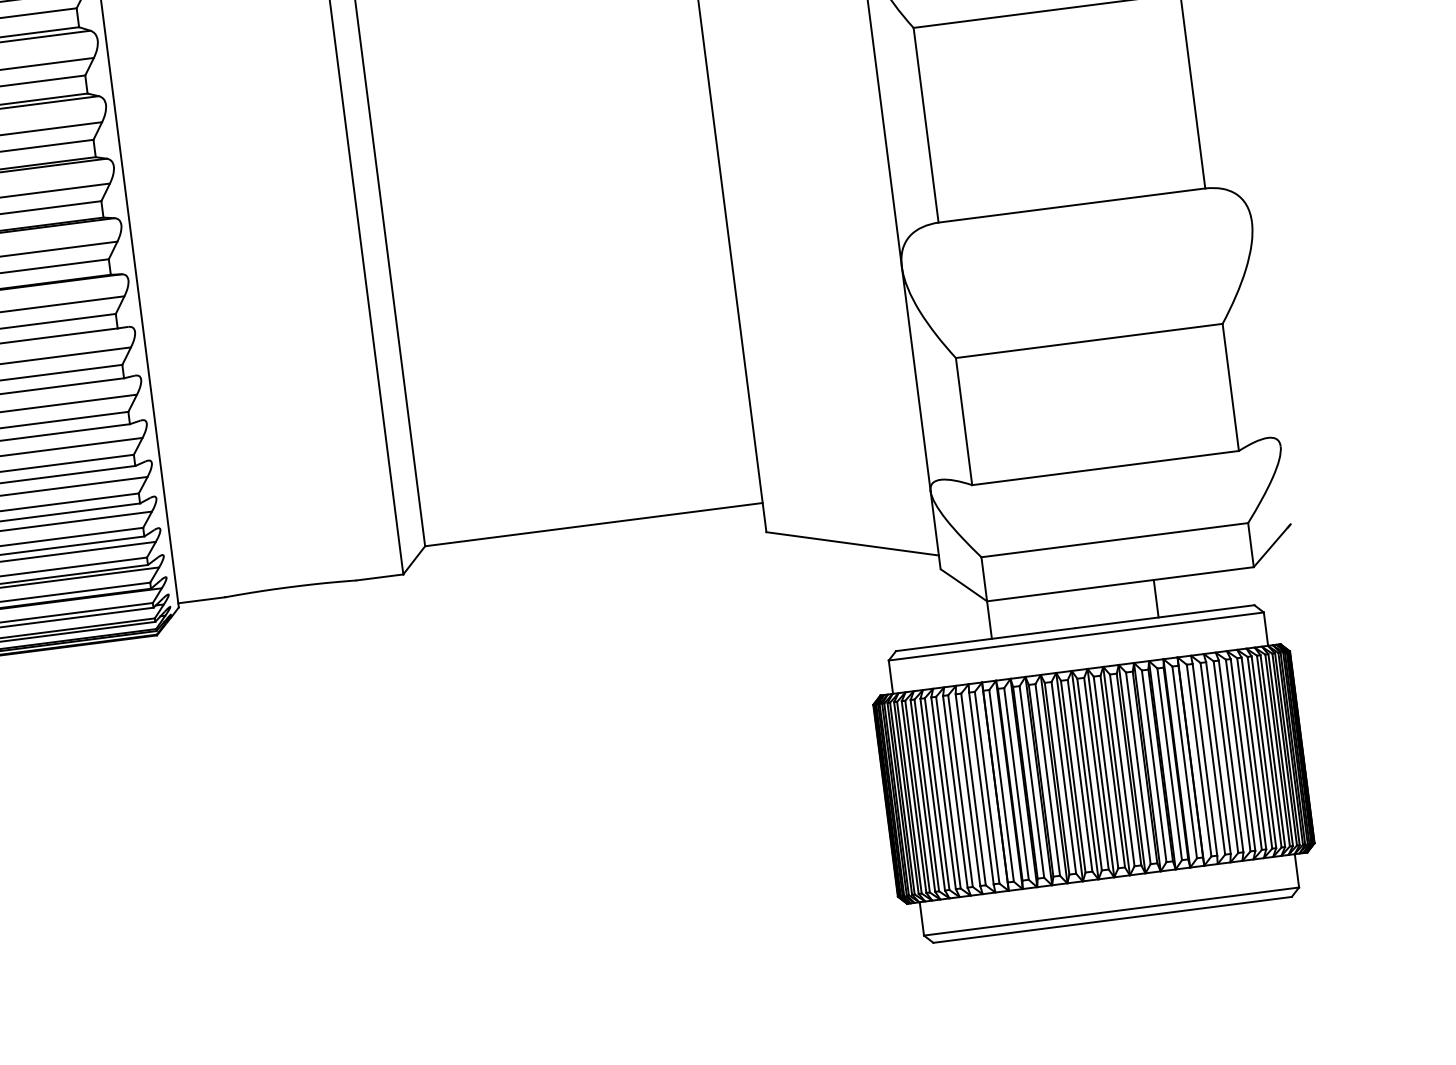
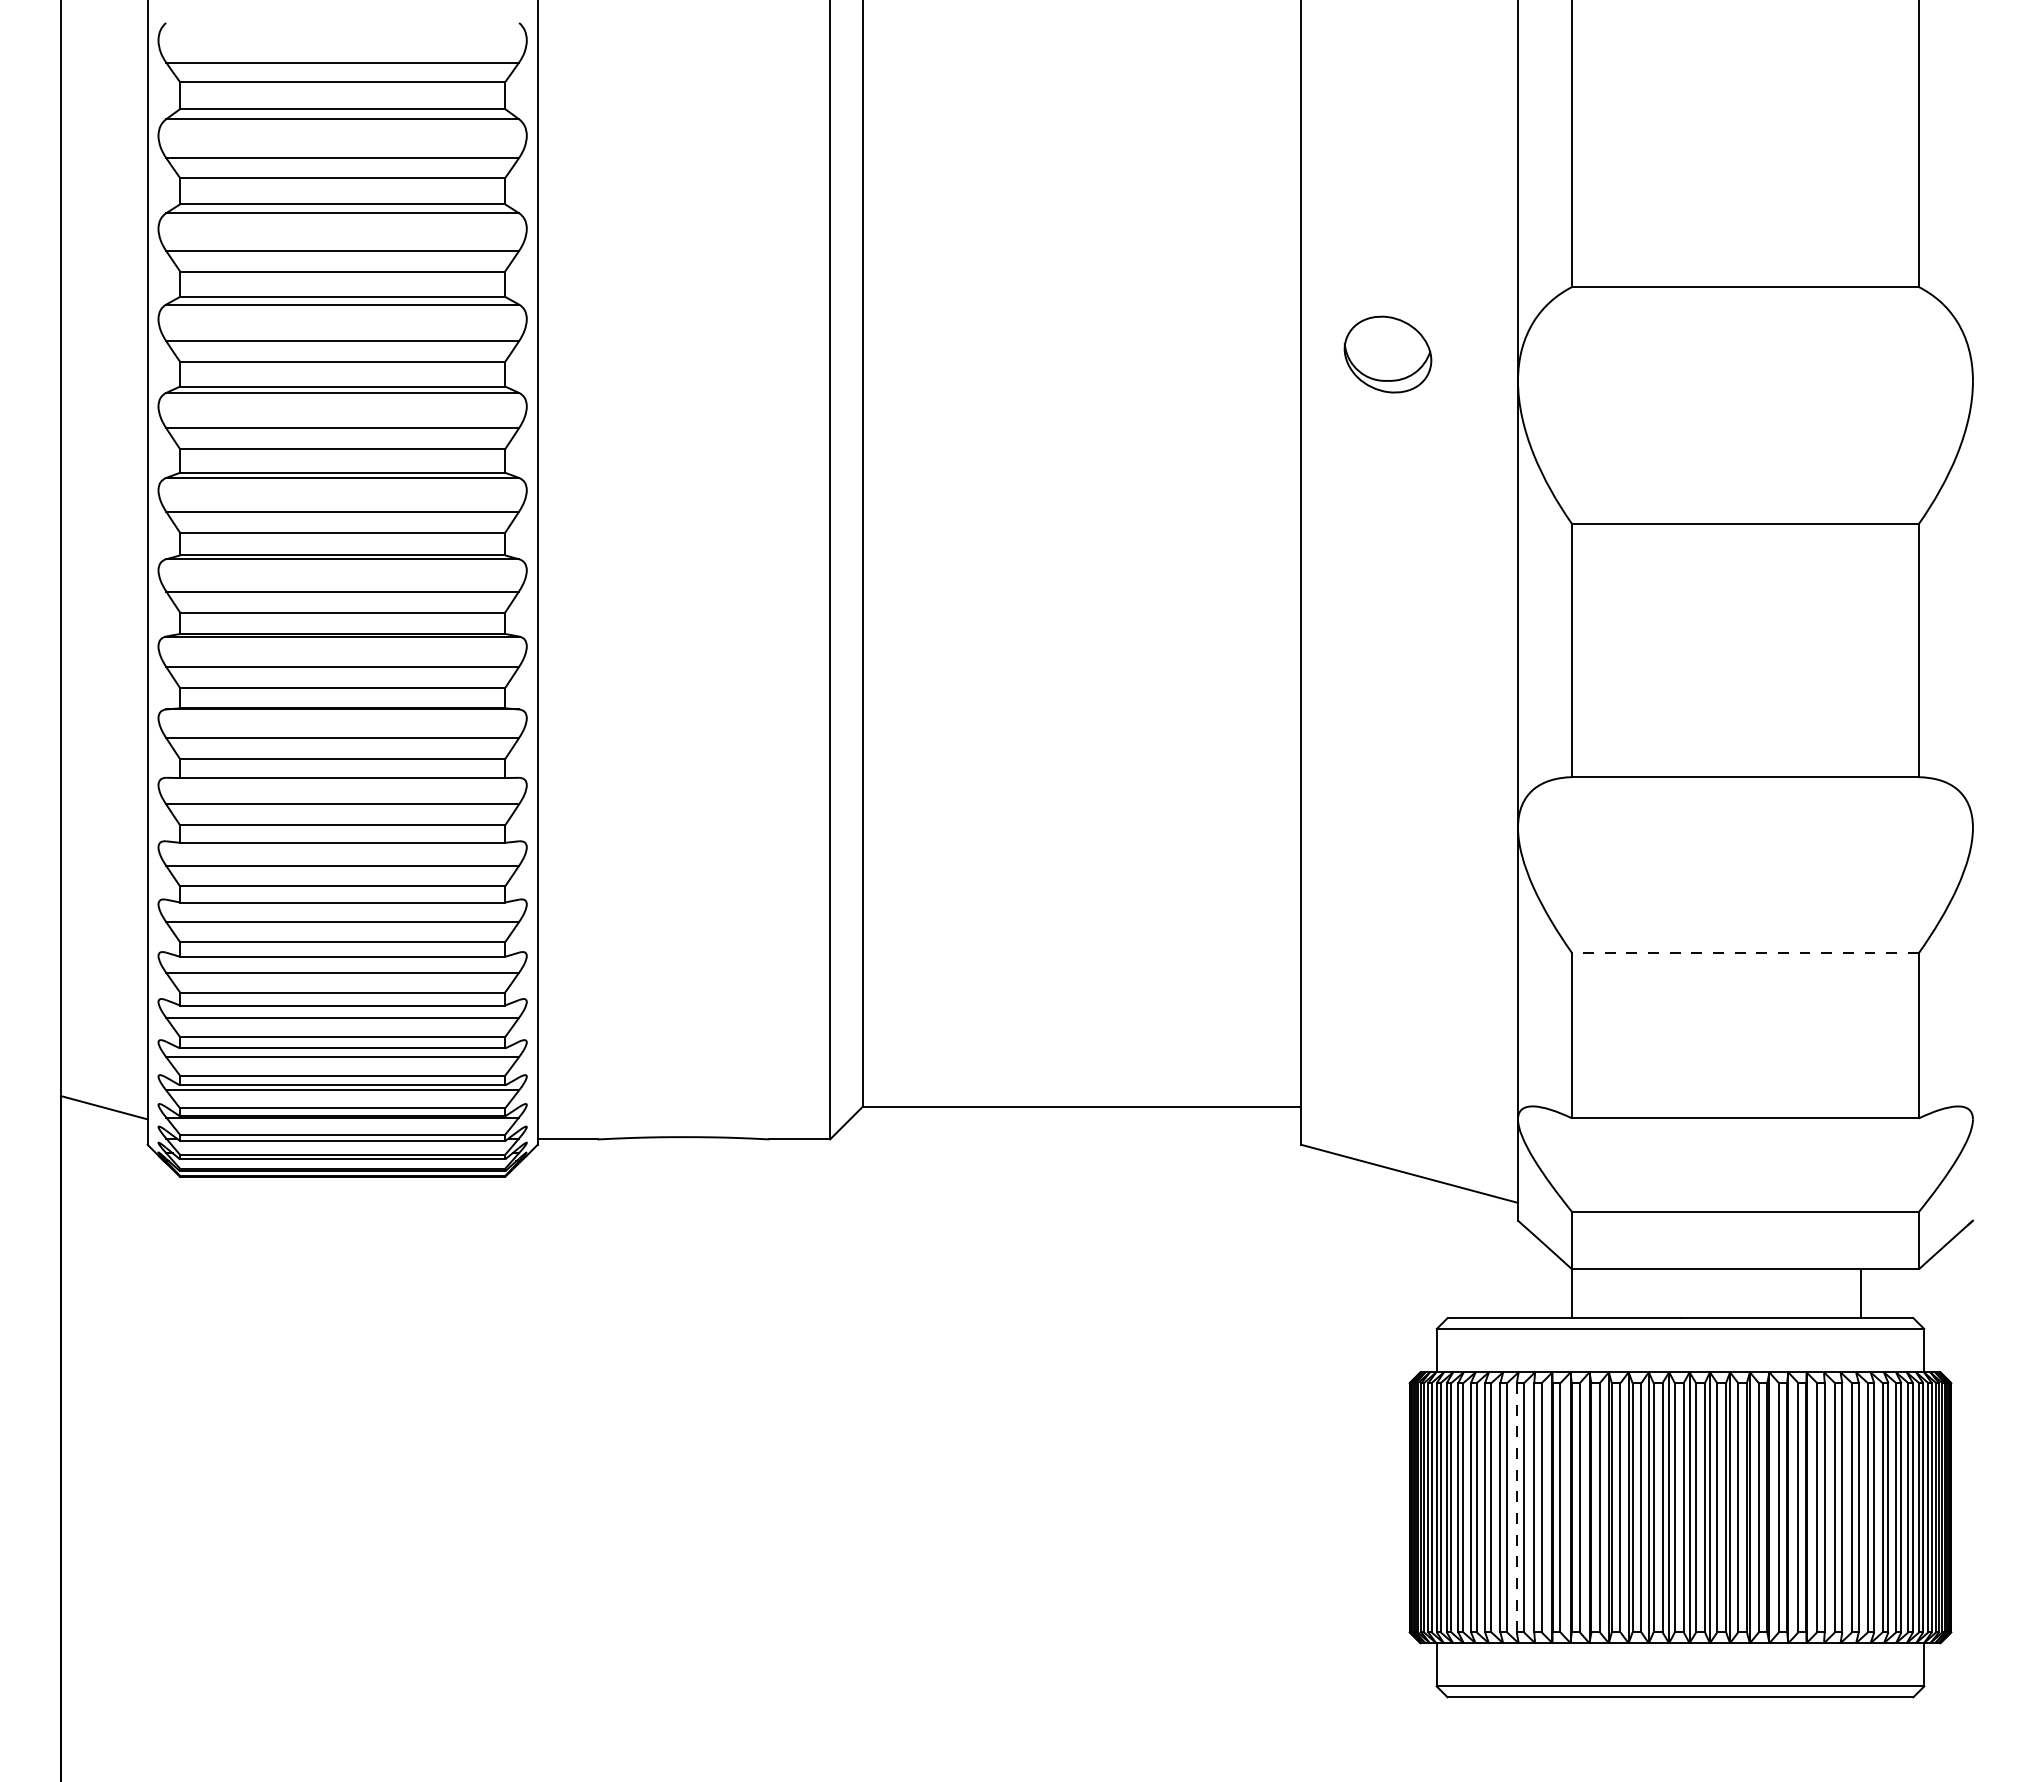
line: (1088, 341) -> (1744, 953), solid -> dashed
line: (1155, 598) -> (1860, 1293), moved
line: (967, 790) -> (1516, 1507), solid -> dashed

